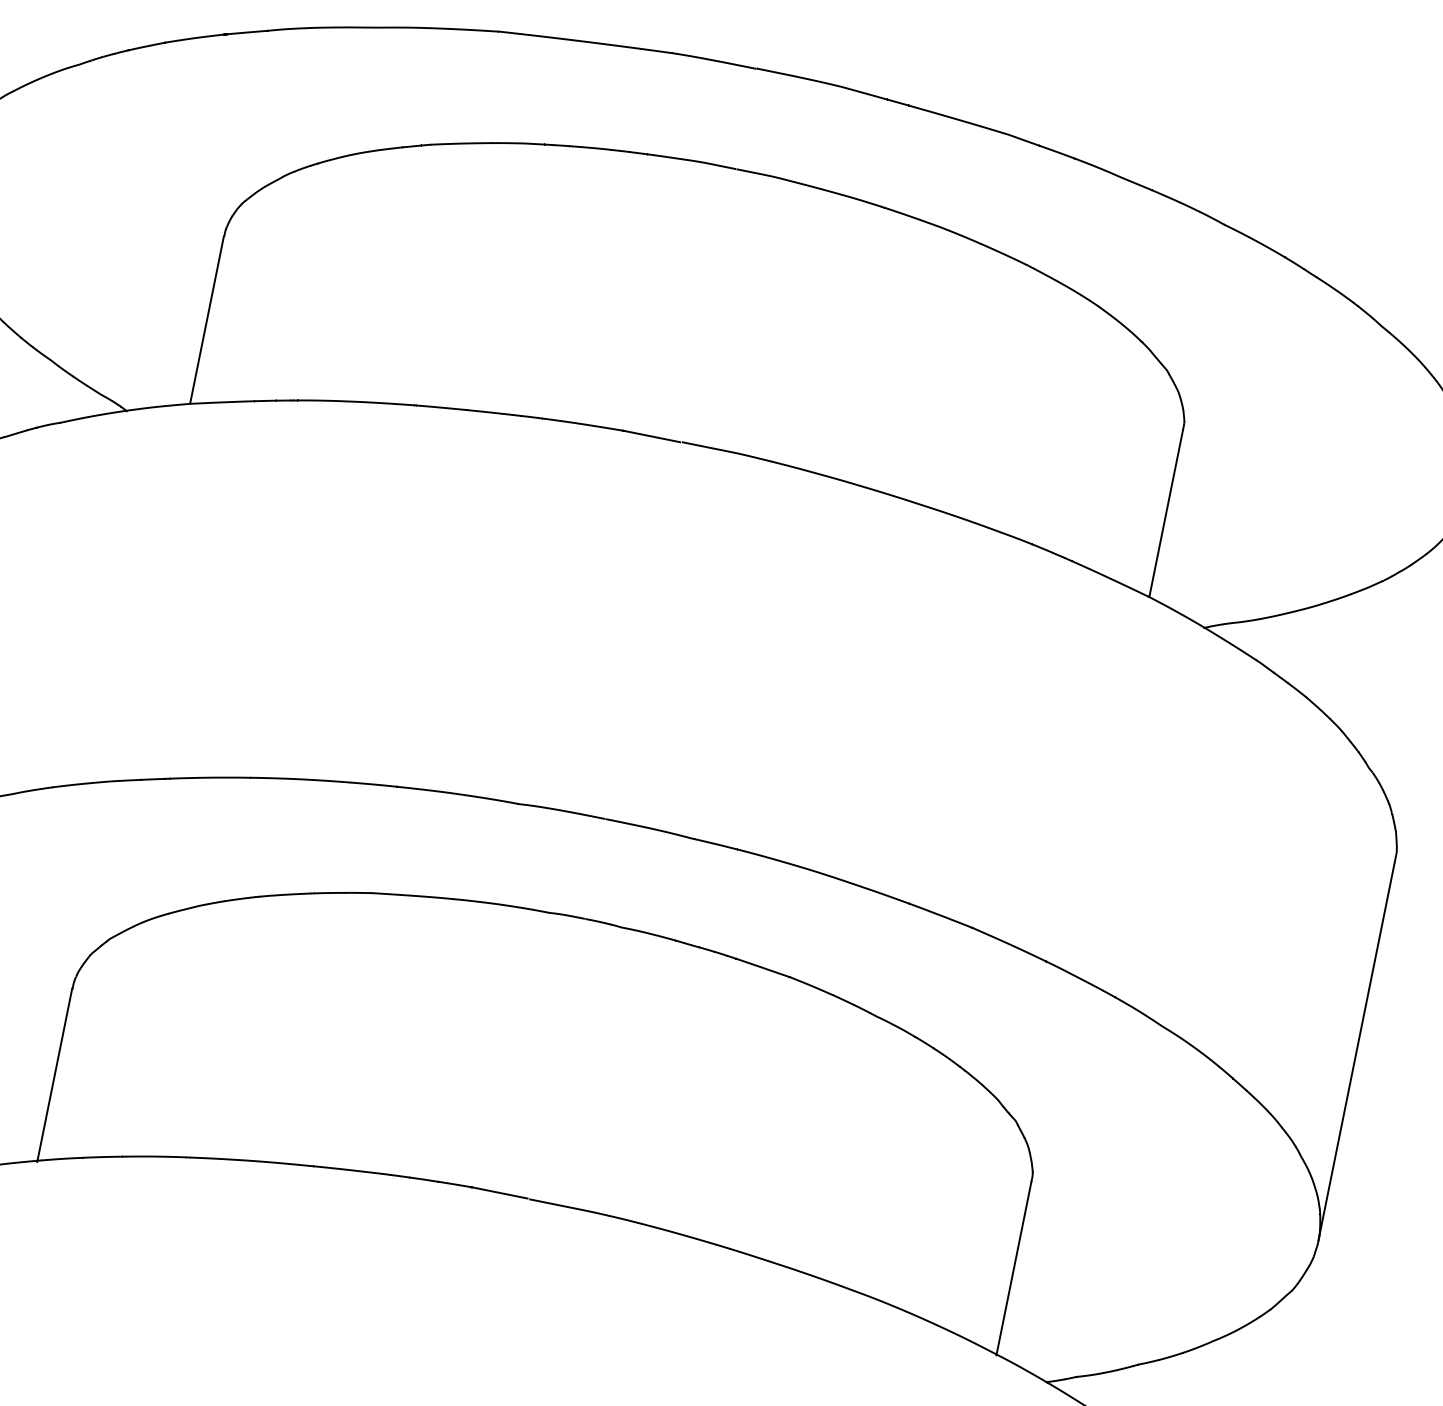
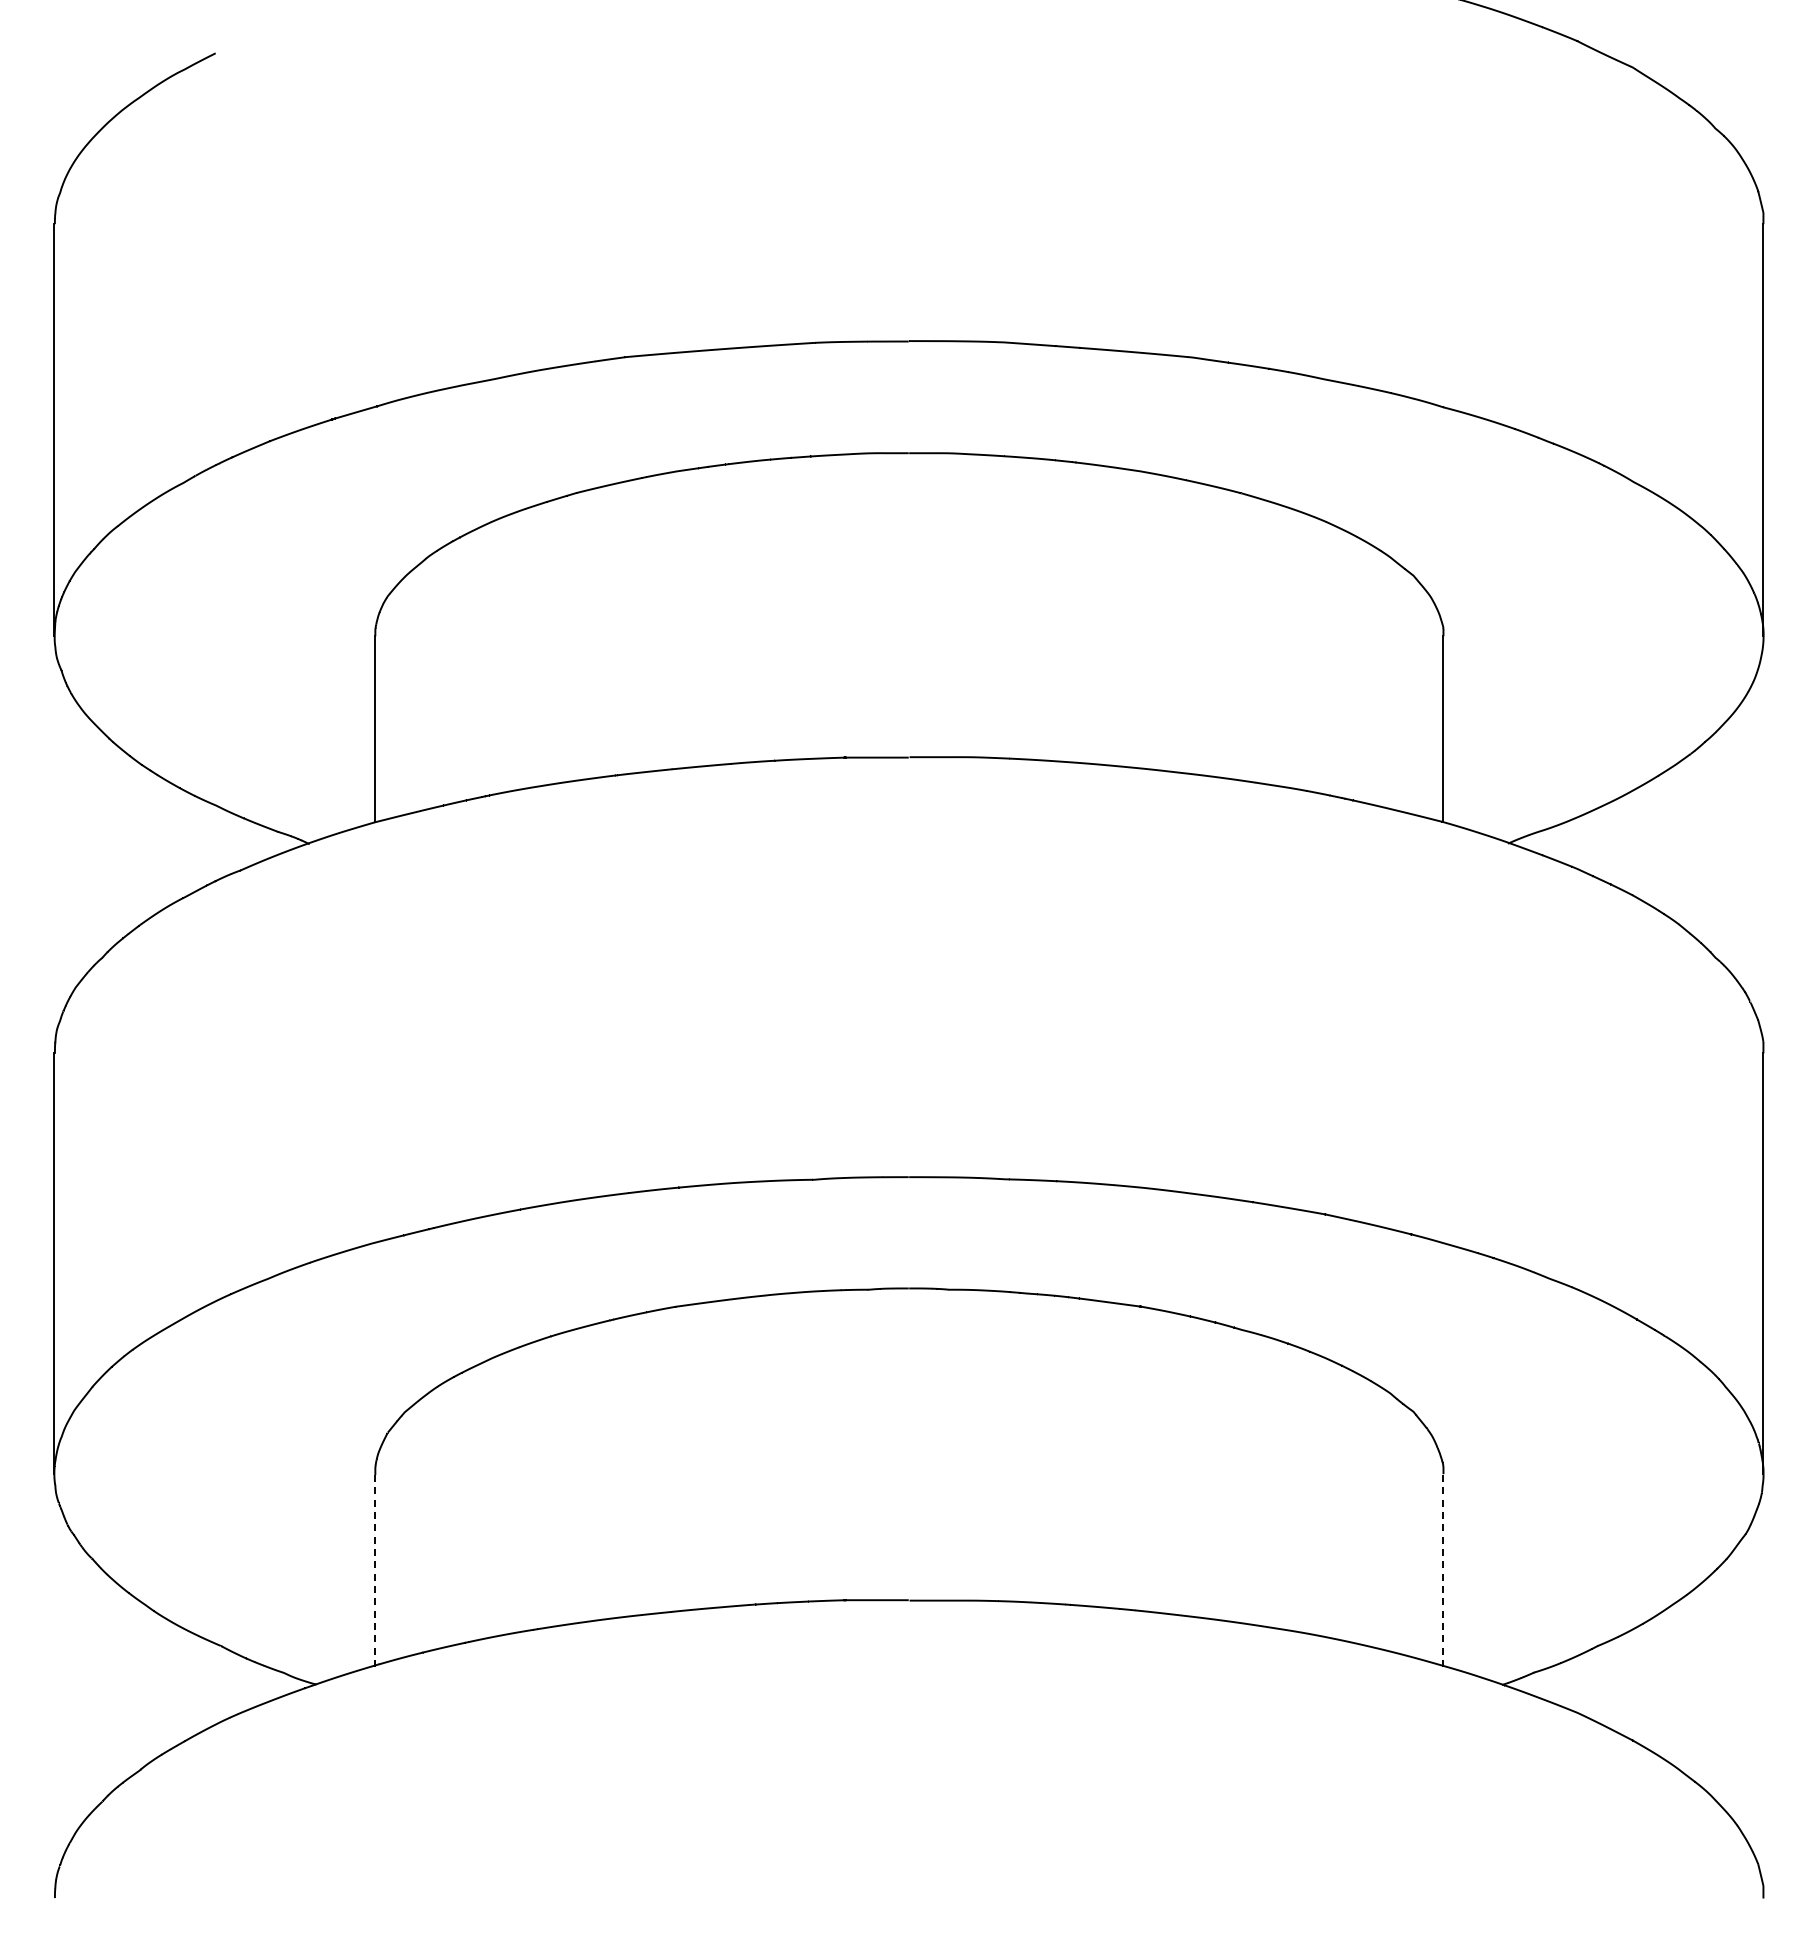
line: (54, 1075) -> (374, 1570), solid -> dashed
line: (1013, 1268) -> (1443, 1570), solid -> dashed

